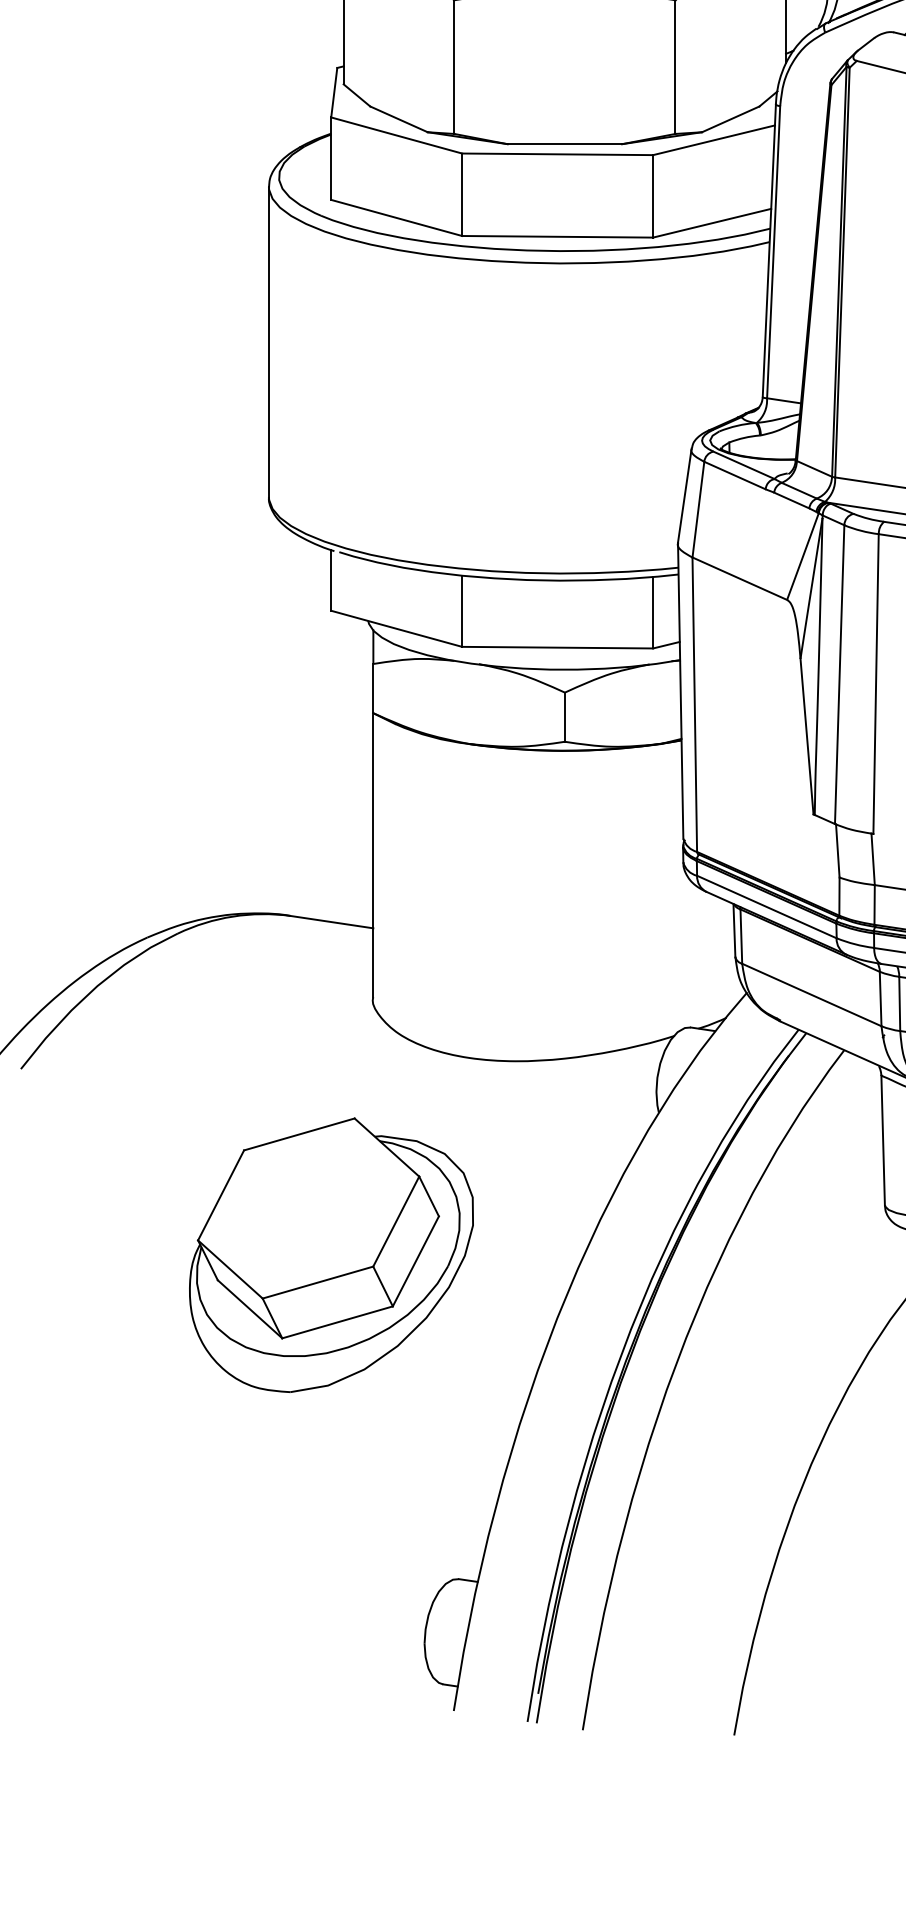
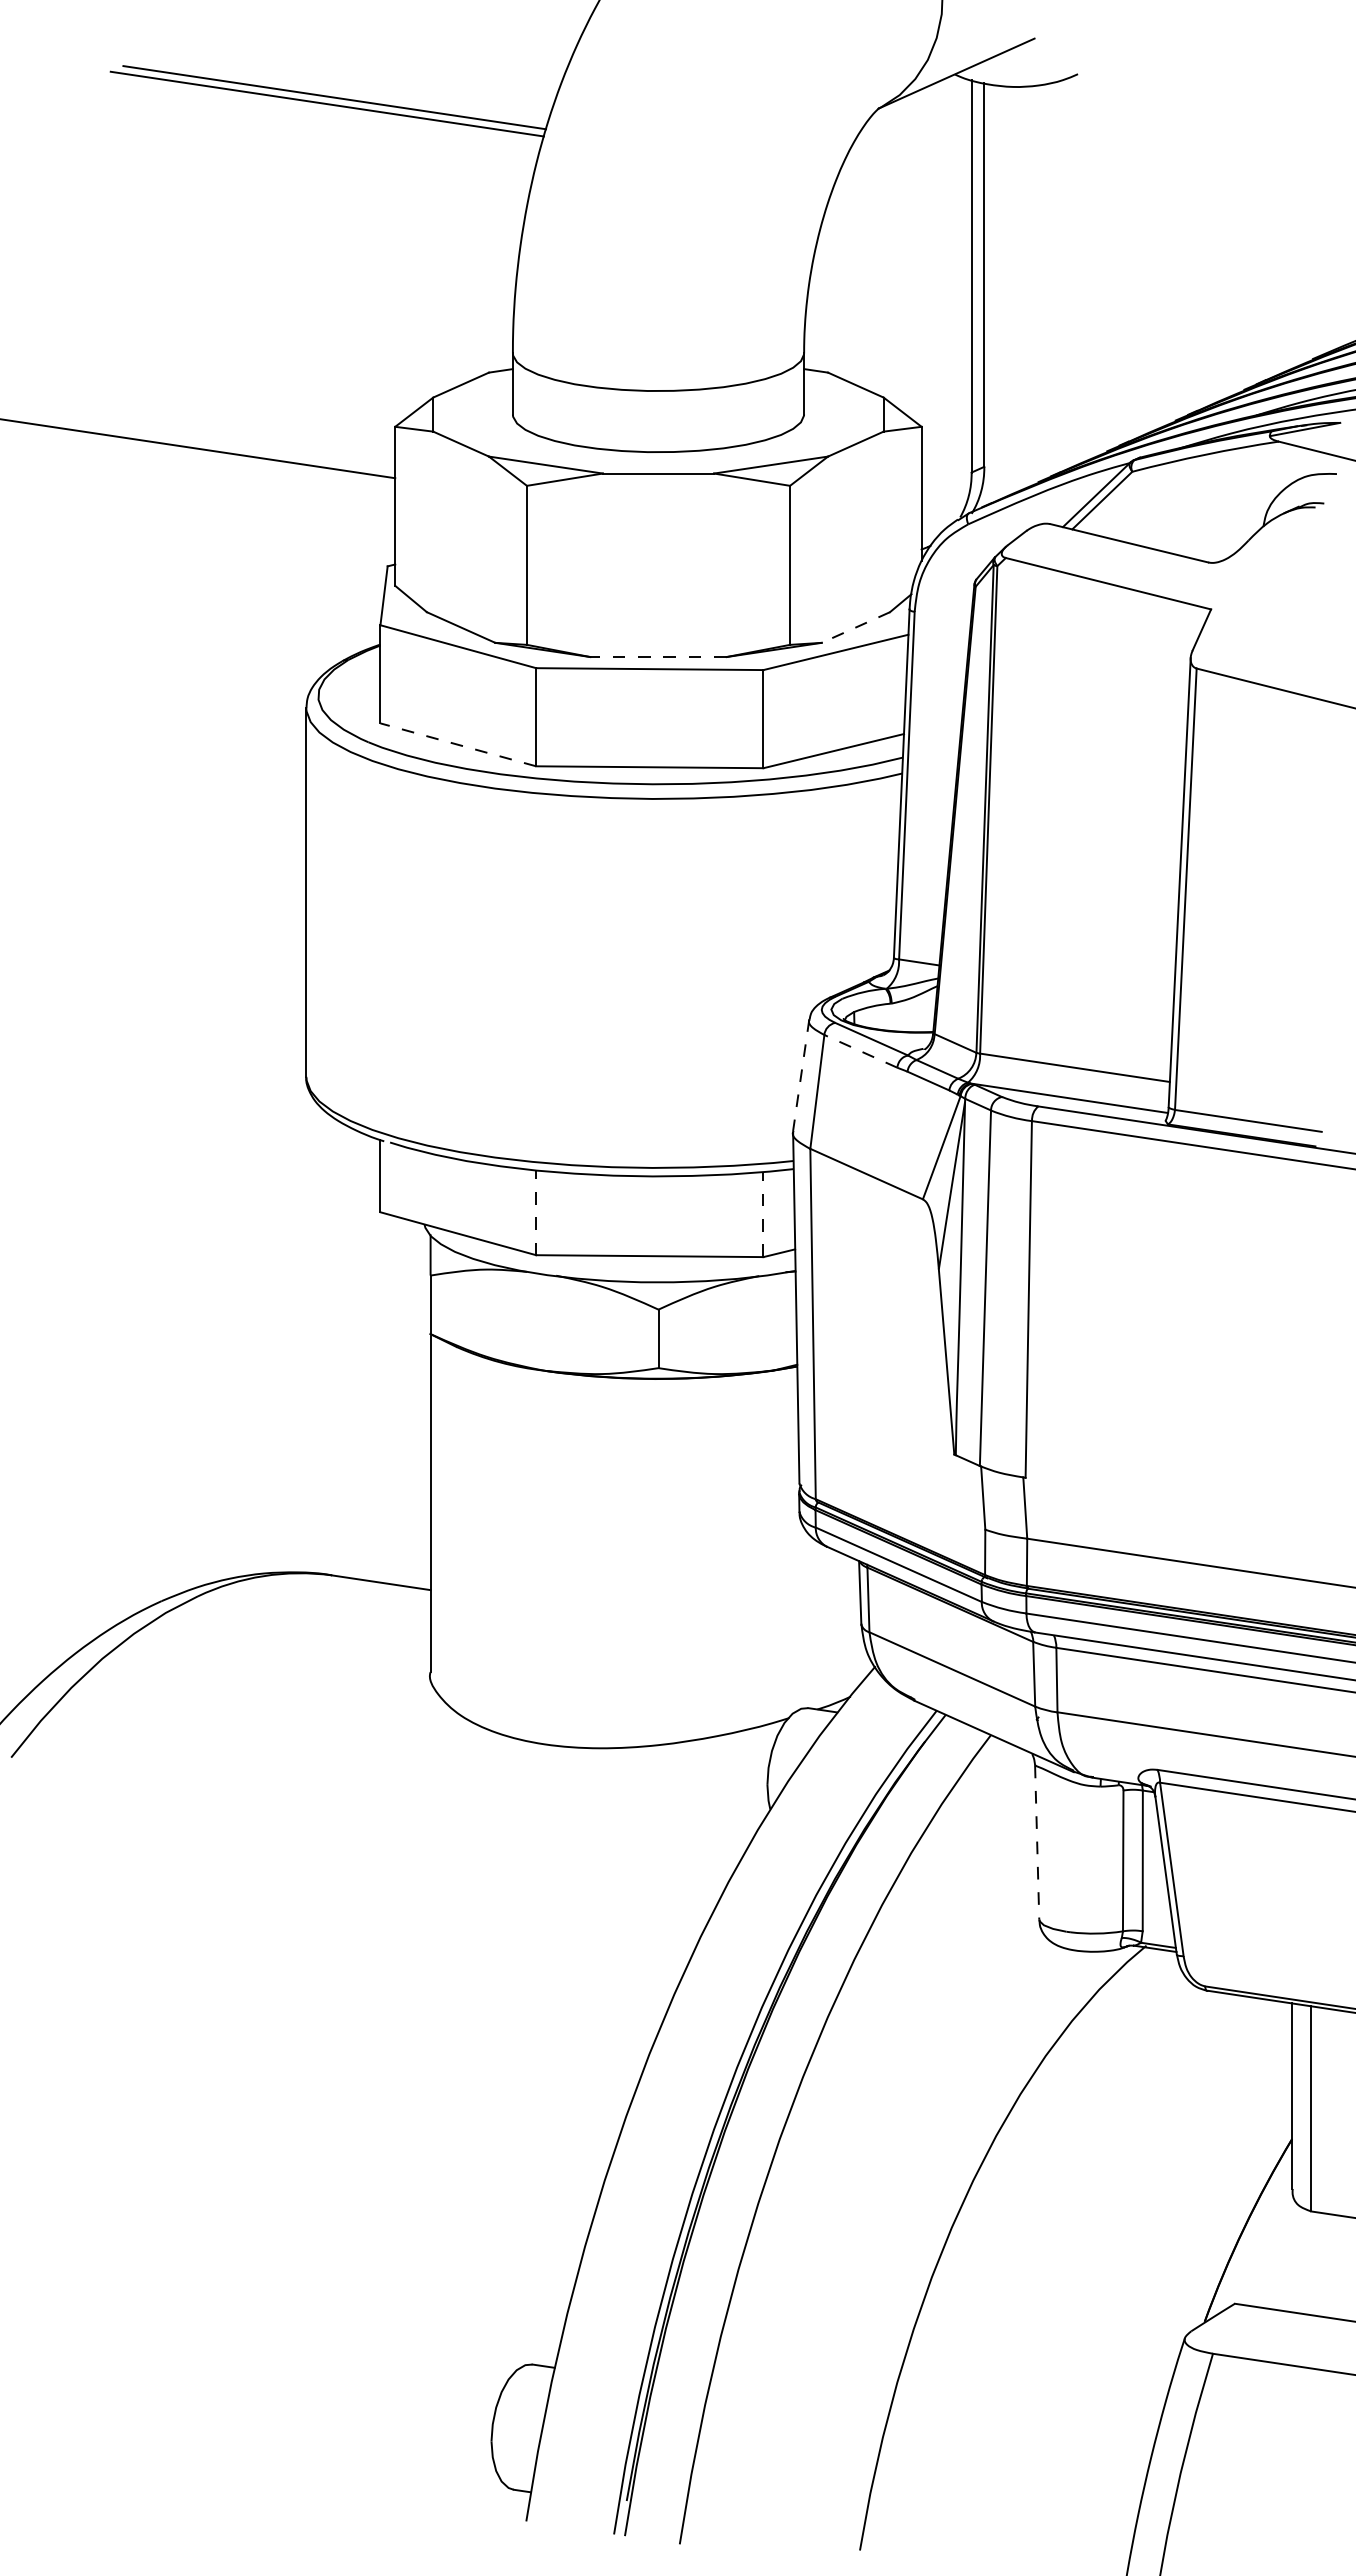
line: (730, 119) -> (855, 627), solid -> dashed
line: (564, 144) -> (658, 657), solid -> dashed
line: (396, 217) -> (458, 744), solid -> dashed
line: (734, 475) -> (860, 1051), solid -> dashed
line: (685, 495) -> (801, 1075), solid -> dashed
line: (462, 610) -> (536, 1212), solid -> dashed
line: (653, 612) -> (763, 1214), solid -> dashed
line: (883, 1141) -> (1037, 1843), solid -> dashed
part: (331, 1254) -> (380, 1978), removed

